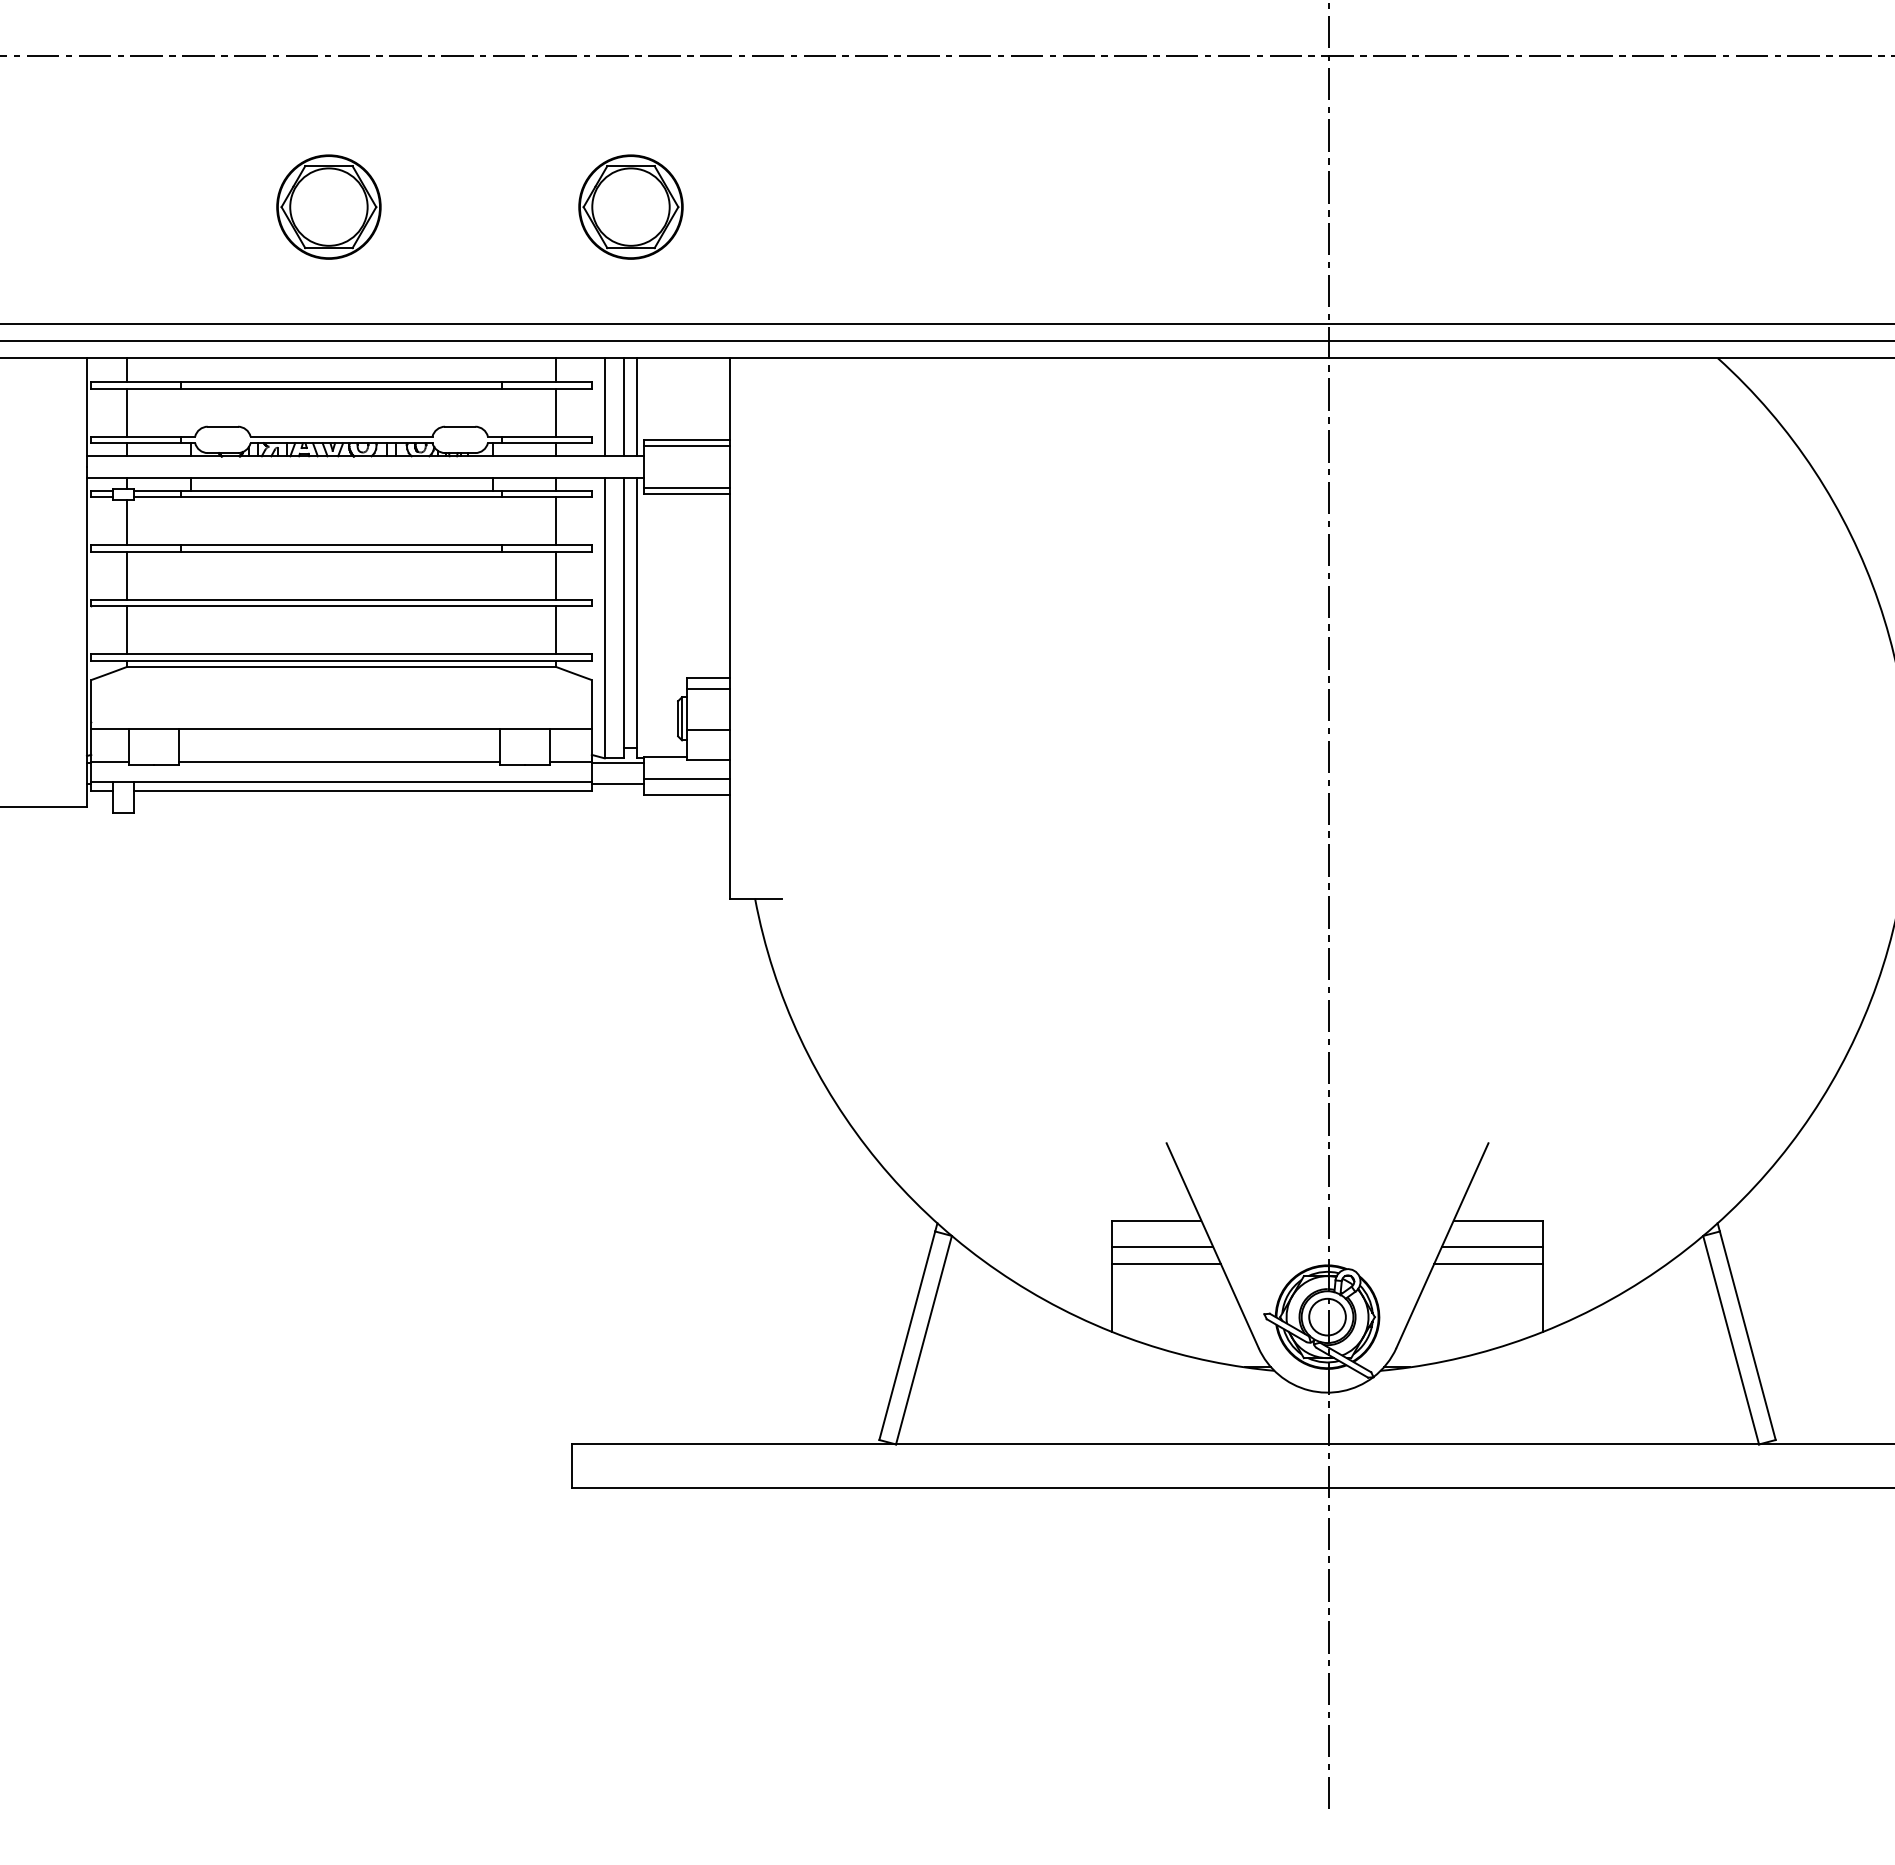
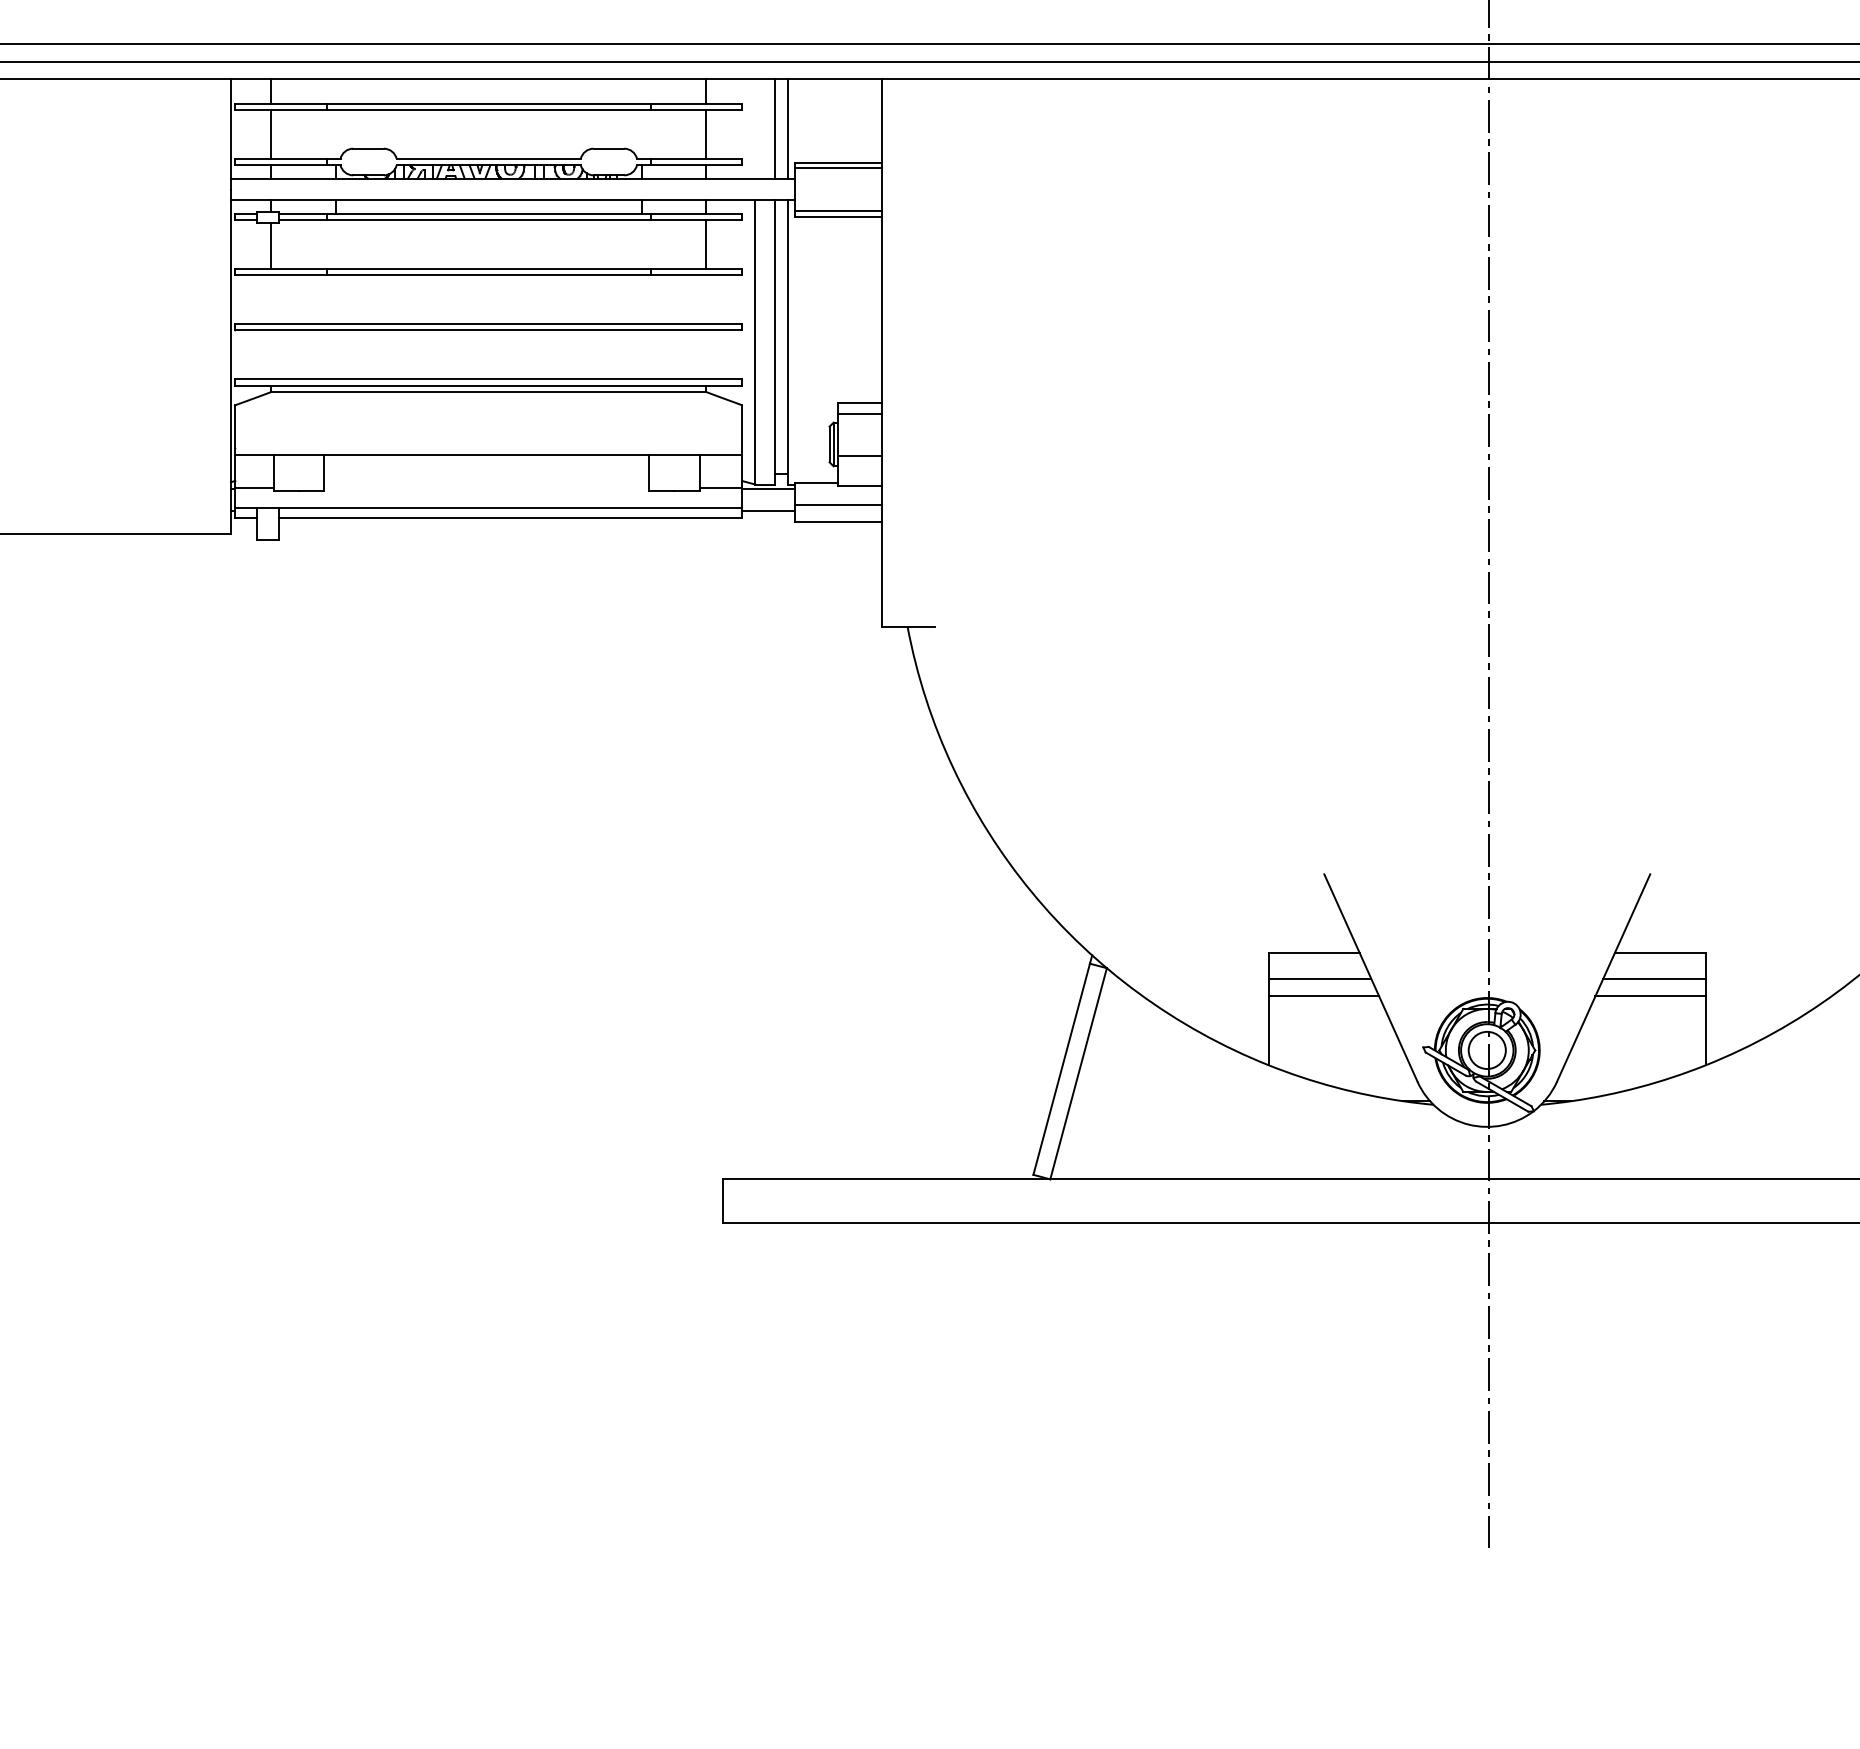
line: (604, 407) -> (755, 129), removed
line: (126, 575) -> (270, 299), removed
line: (556, 575) -> (706, 299), removed
line: (126, 630) -> (270, 355), removed
line: (556, 630) -> (706, 355), removed
line: (339, 761) -> (486, 487), removed

